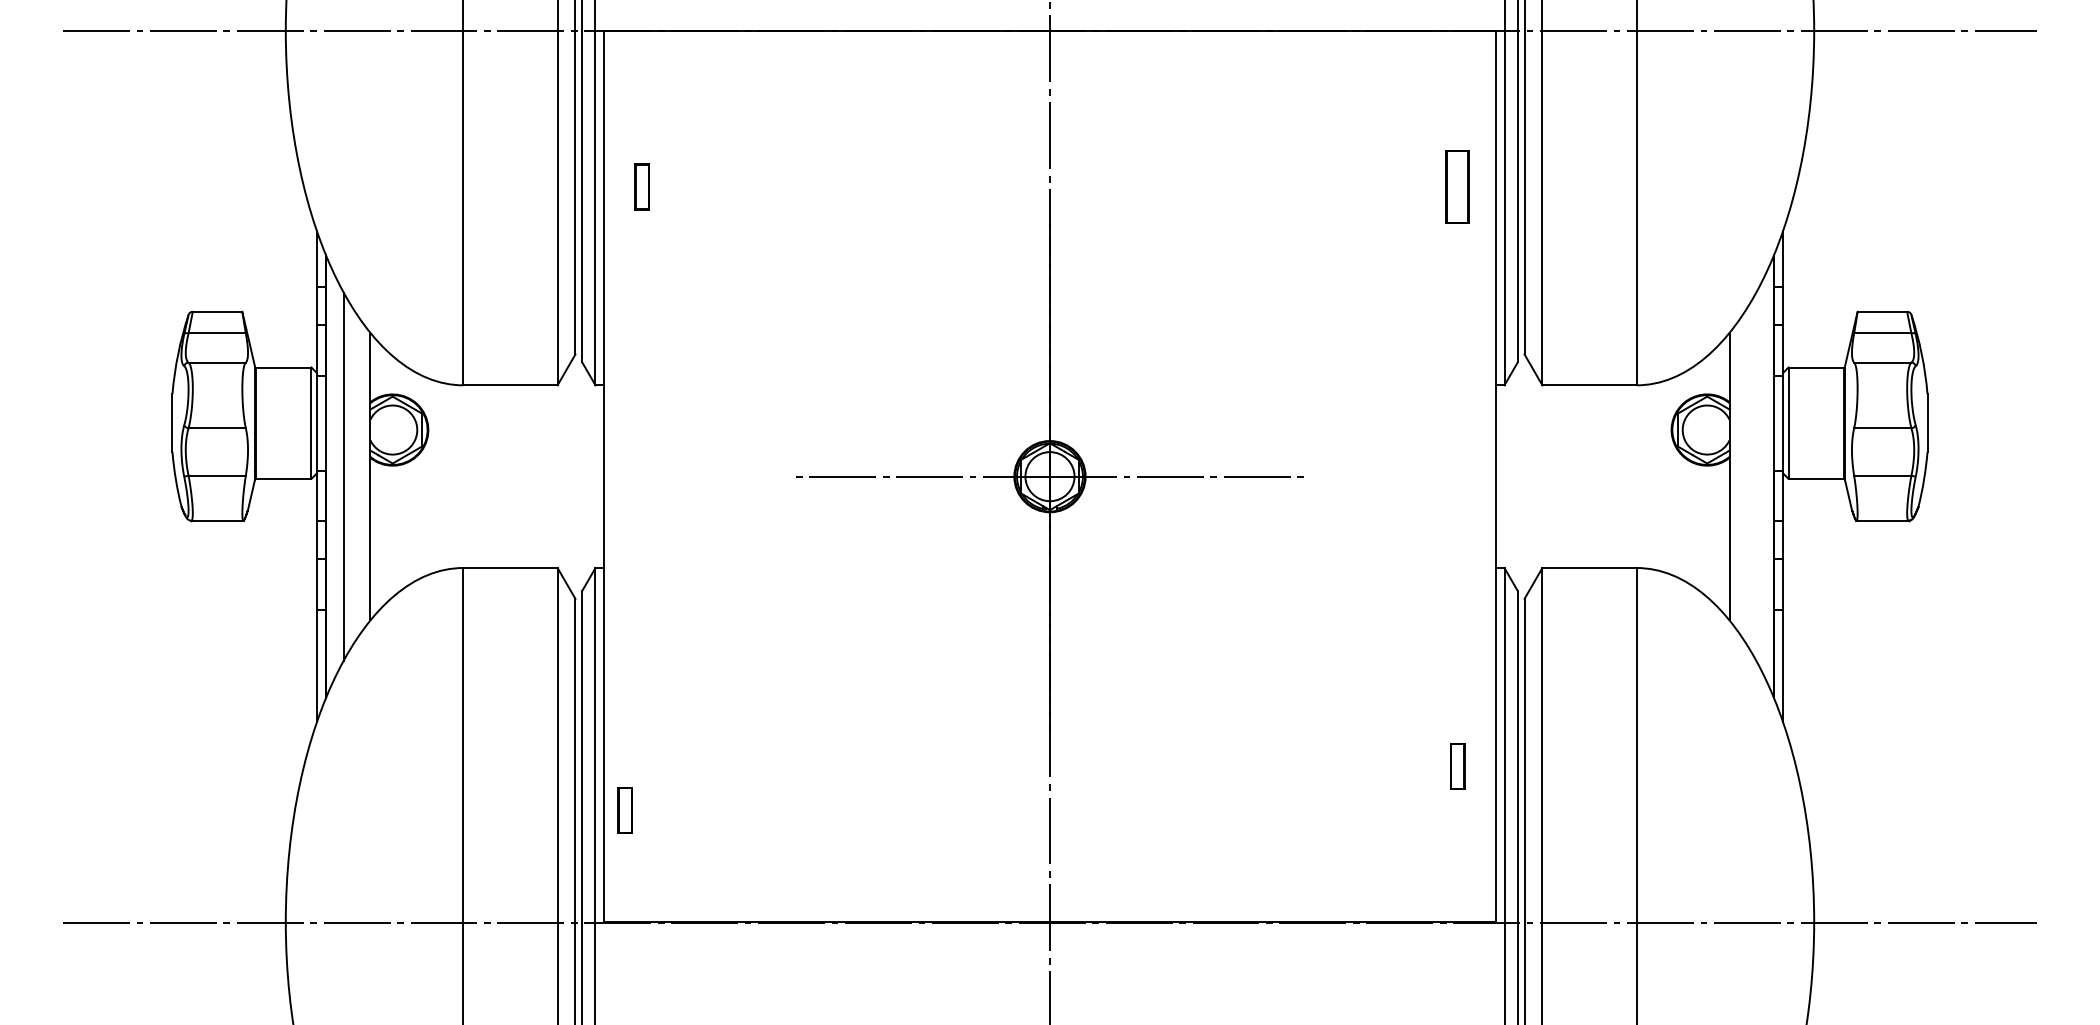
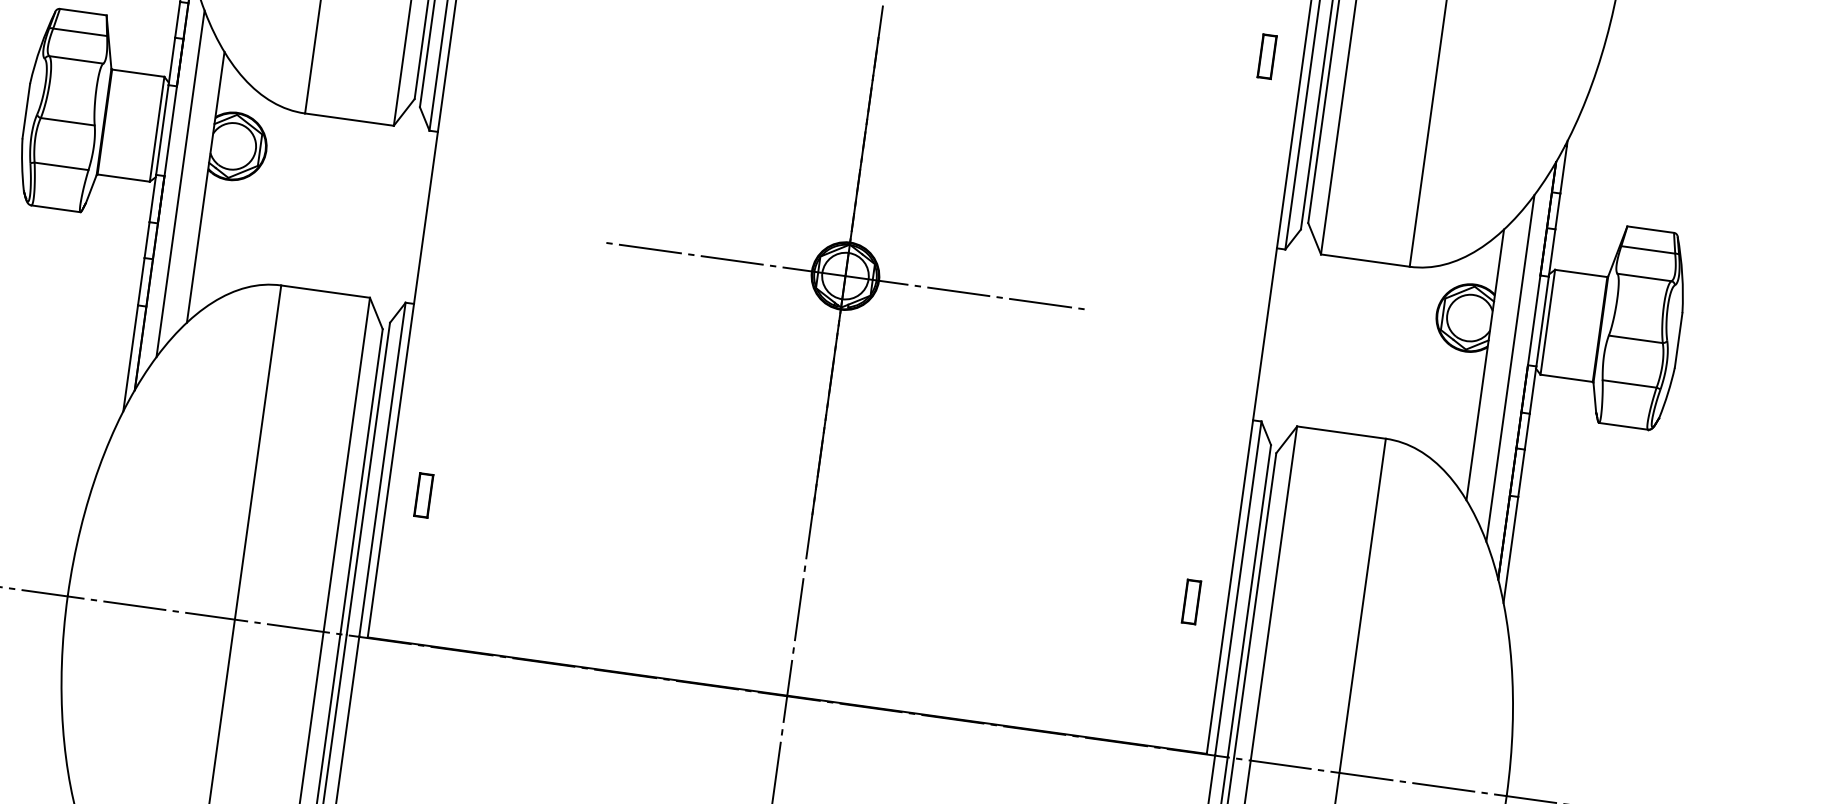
part: (1457, 186) -> (1267, 56), size x0.62
line: (1756, 476) -> (1510, 368), added
part: (624, 810) -> (423, 495), moved

